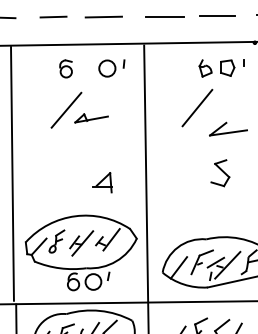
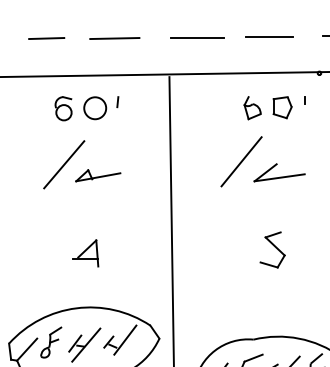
part: (111, 68) -> (100, 108), moved
part: (228, 128) -> (279, 171), moved
part: (102, 182) -> (85, 253), moved

